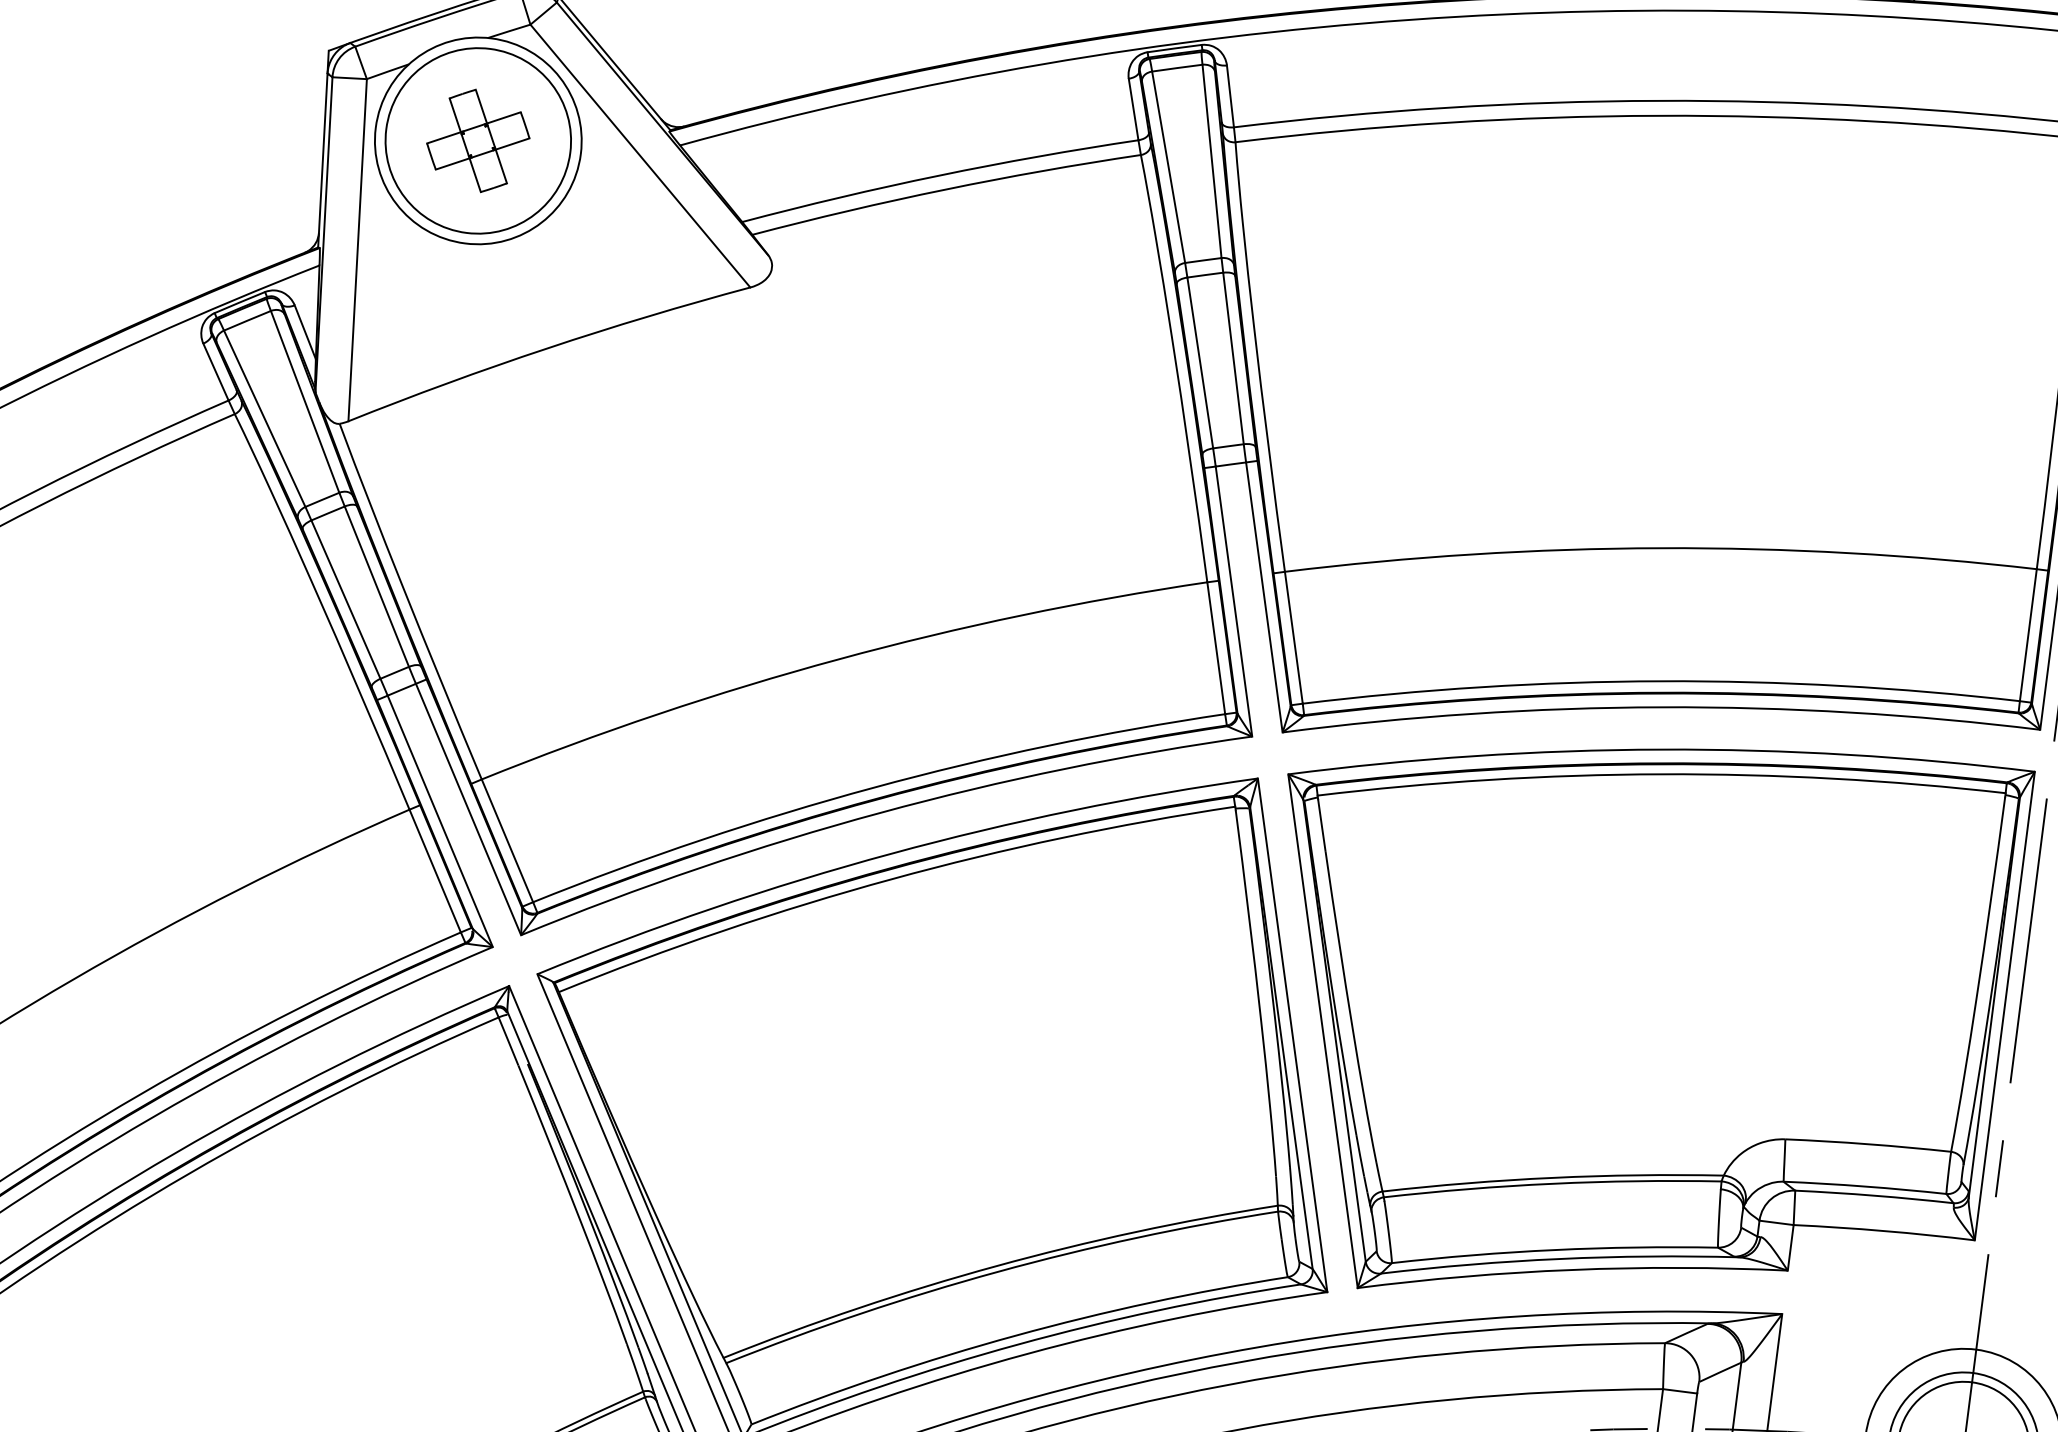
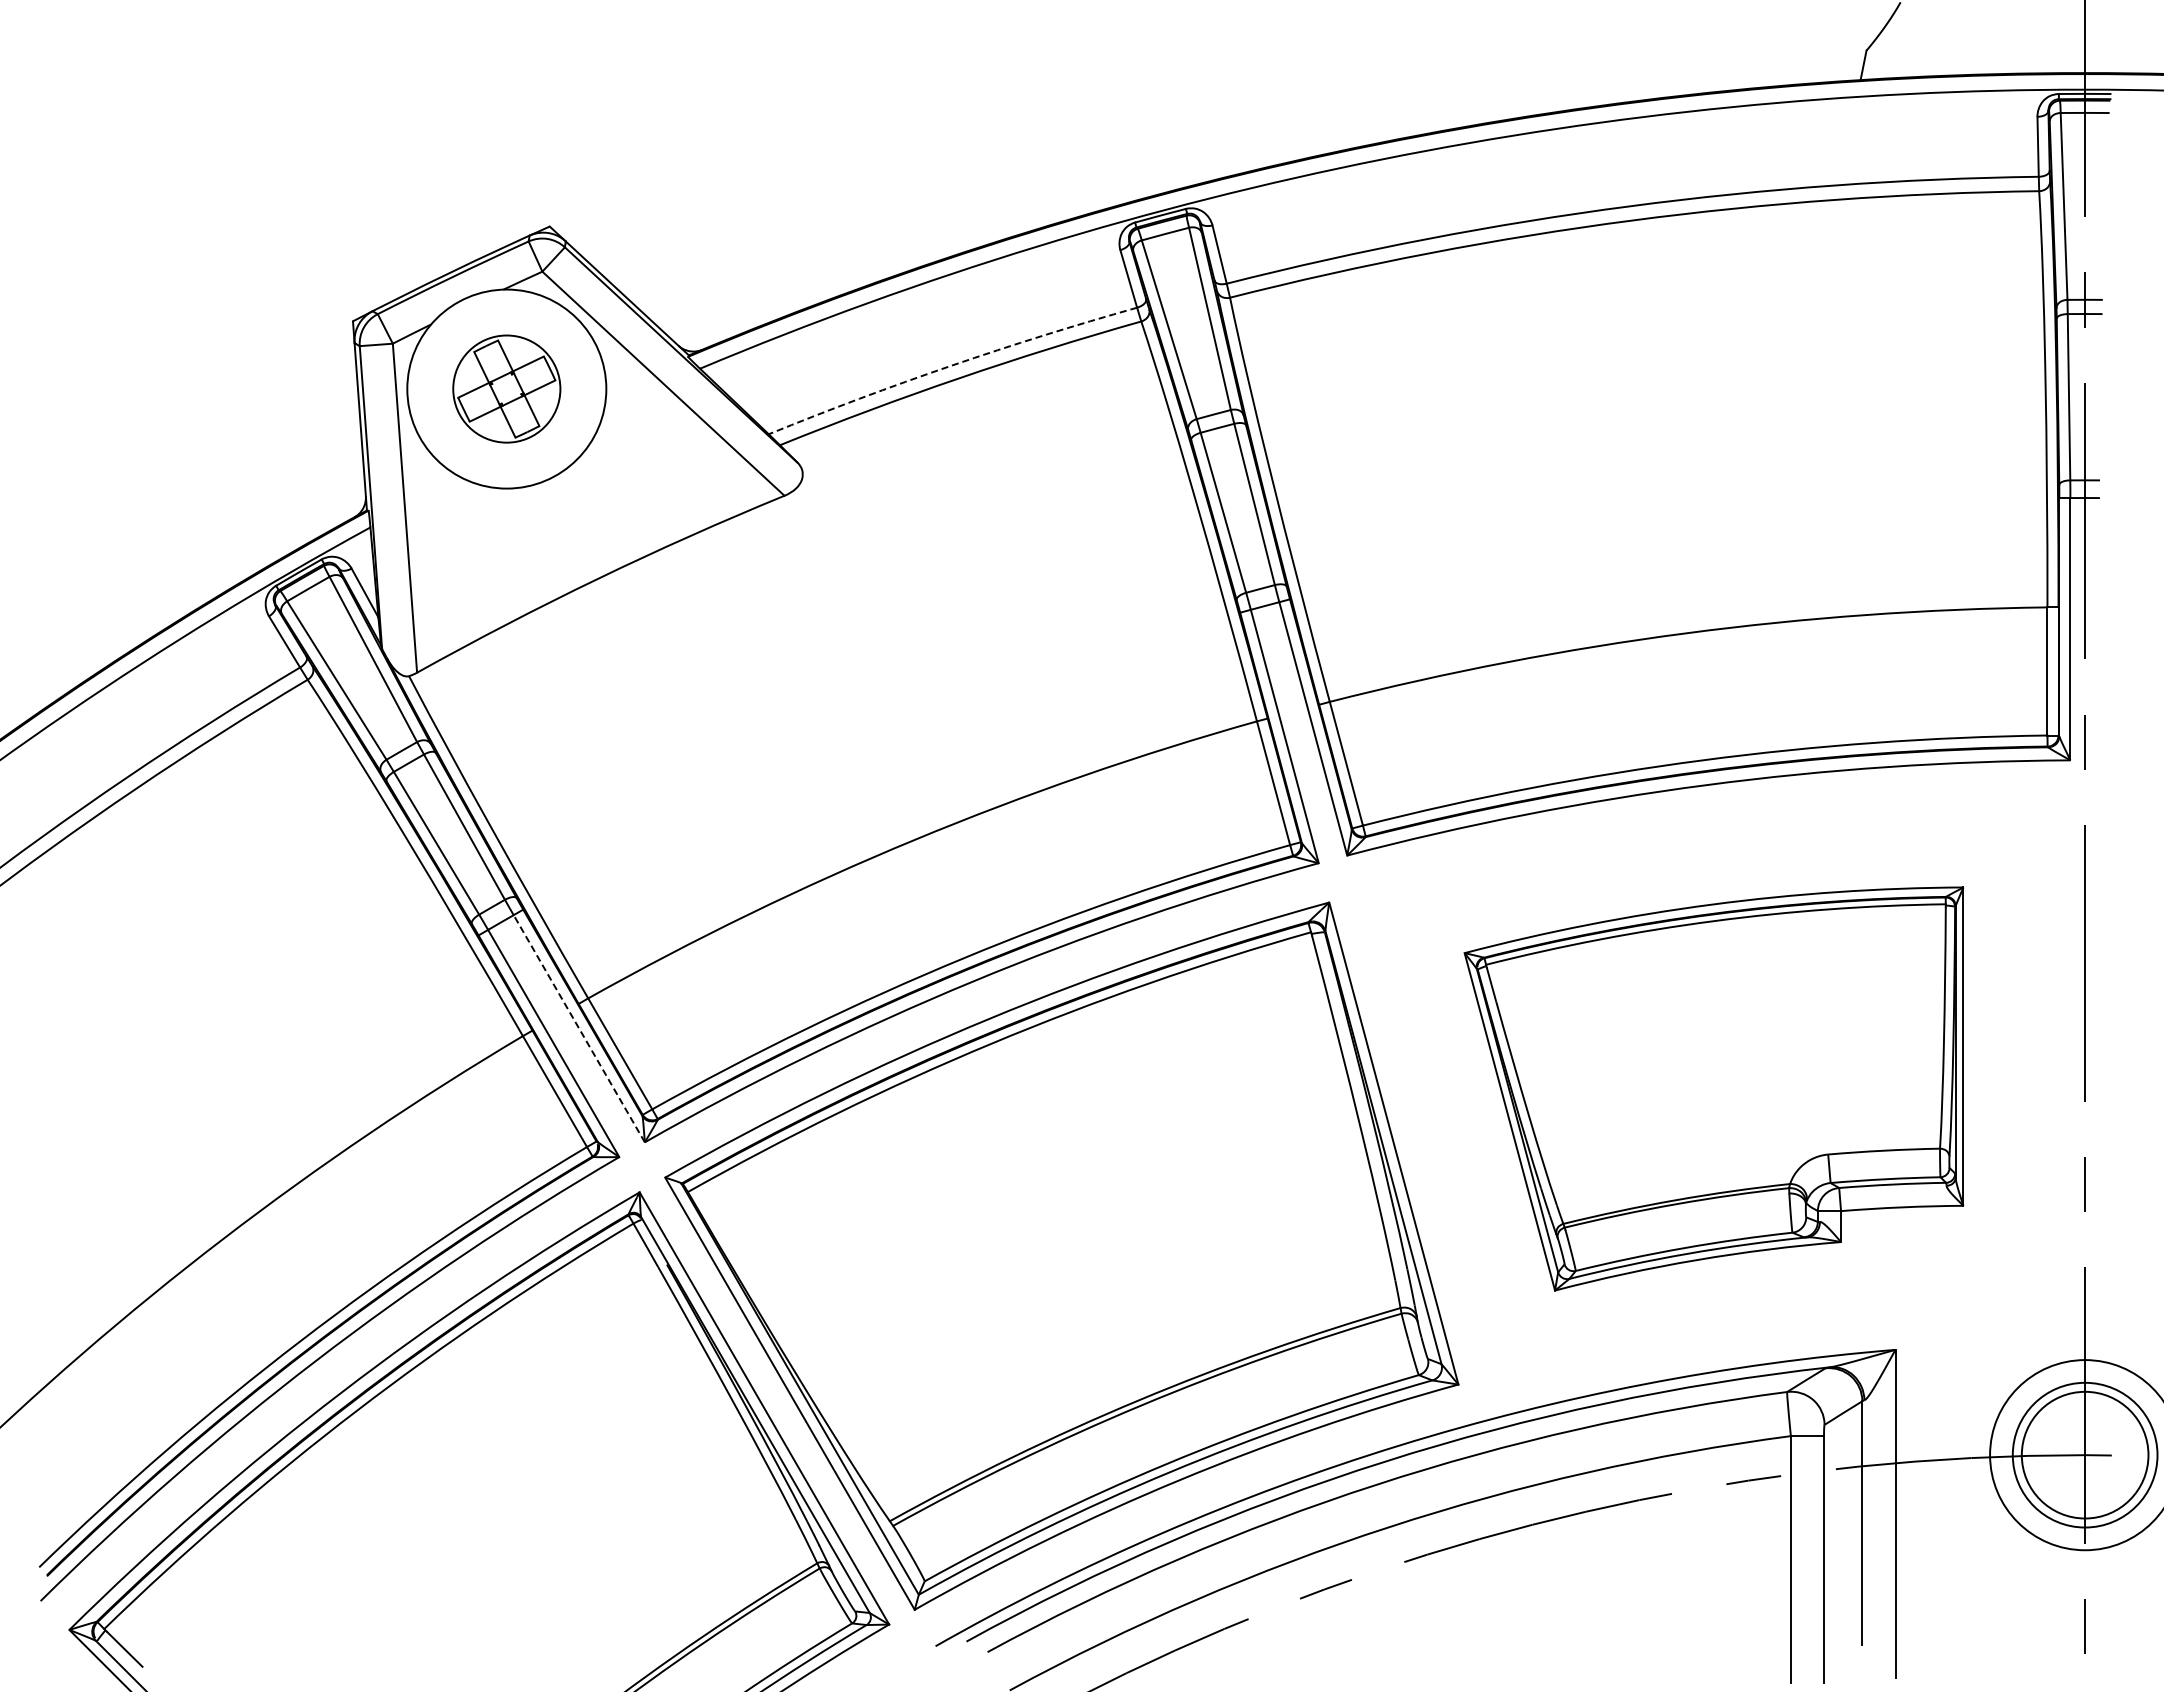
circle: (478, 140) -> (506, 388), size x0.6
arc: (939, 175) -> (951, 365), solid -> dashed
line: (468, 809) -> (579, 1028), solid -> dashed
part: (1629, 1020) -> (1713, 1088), size x0.7

